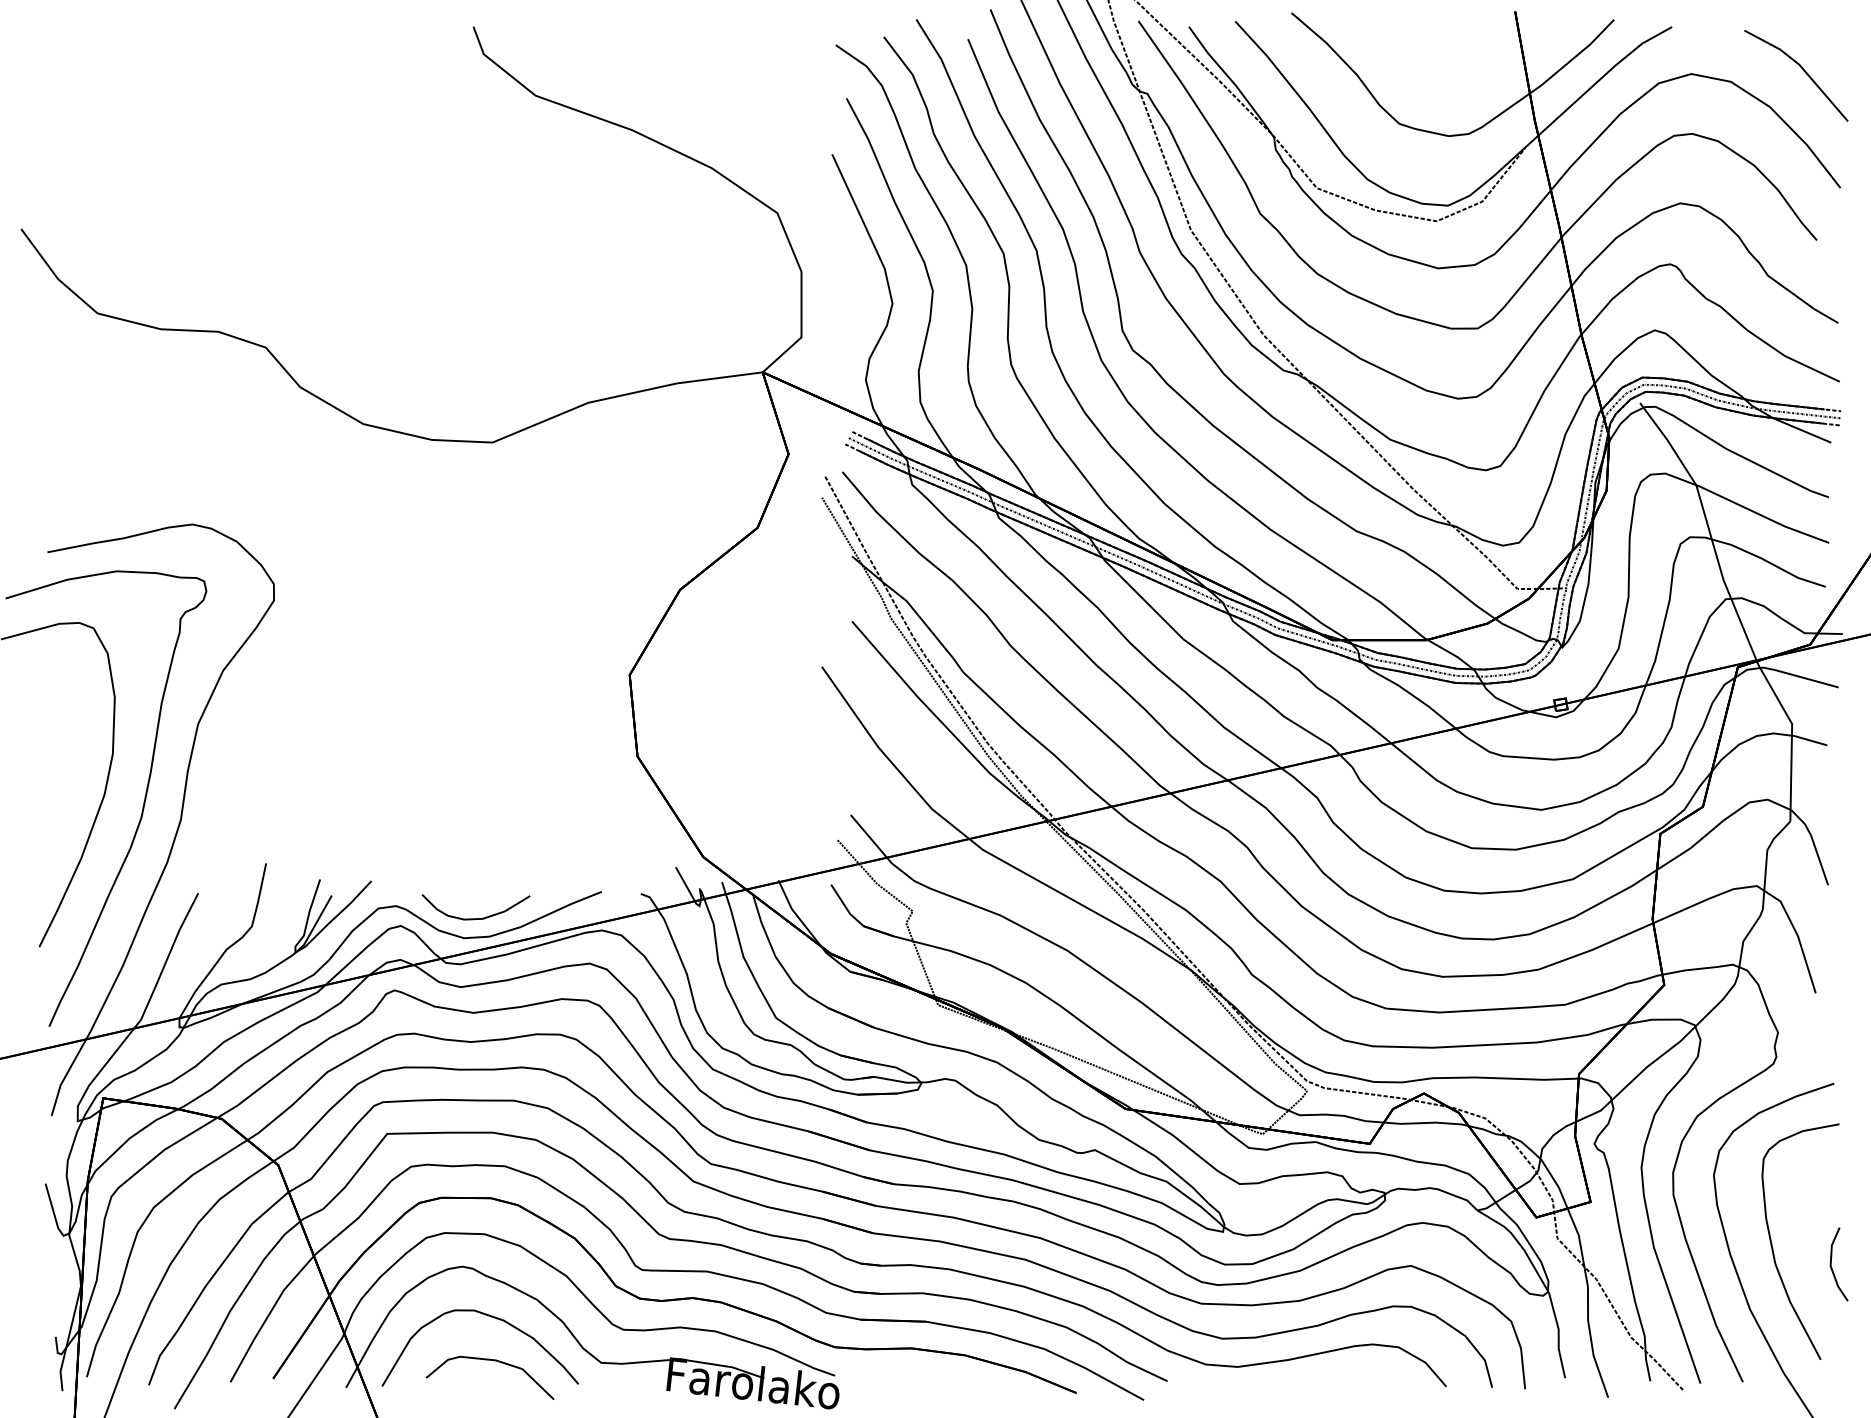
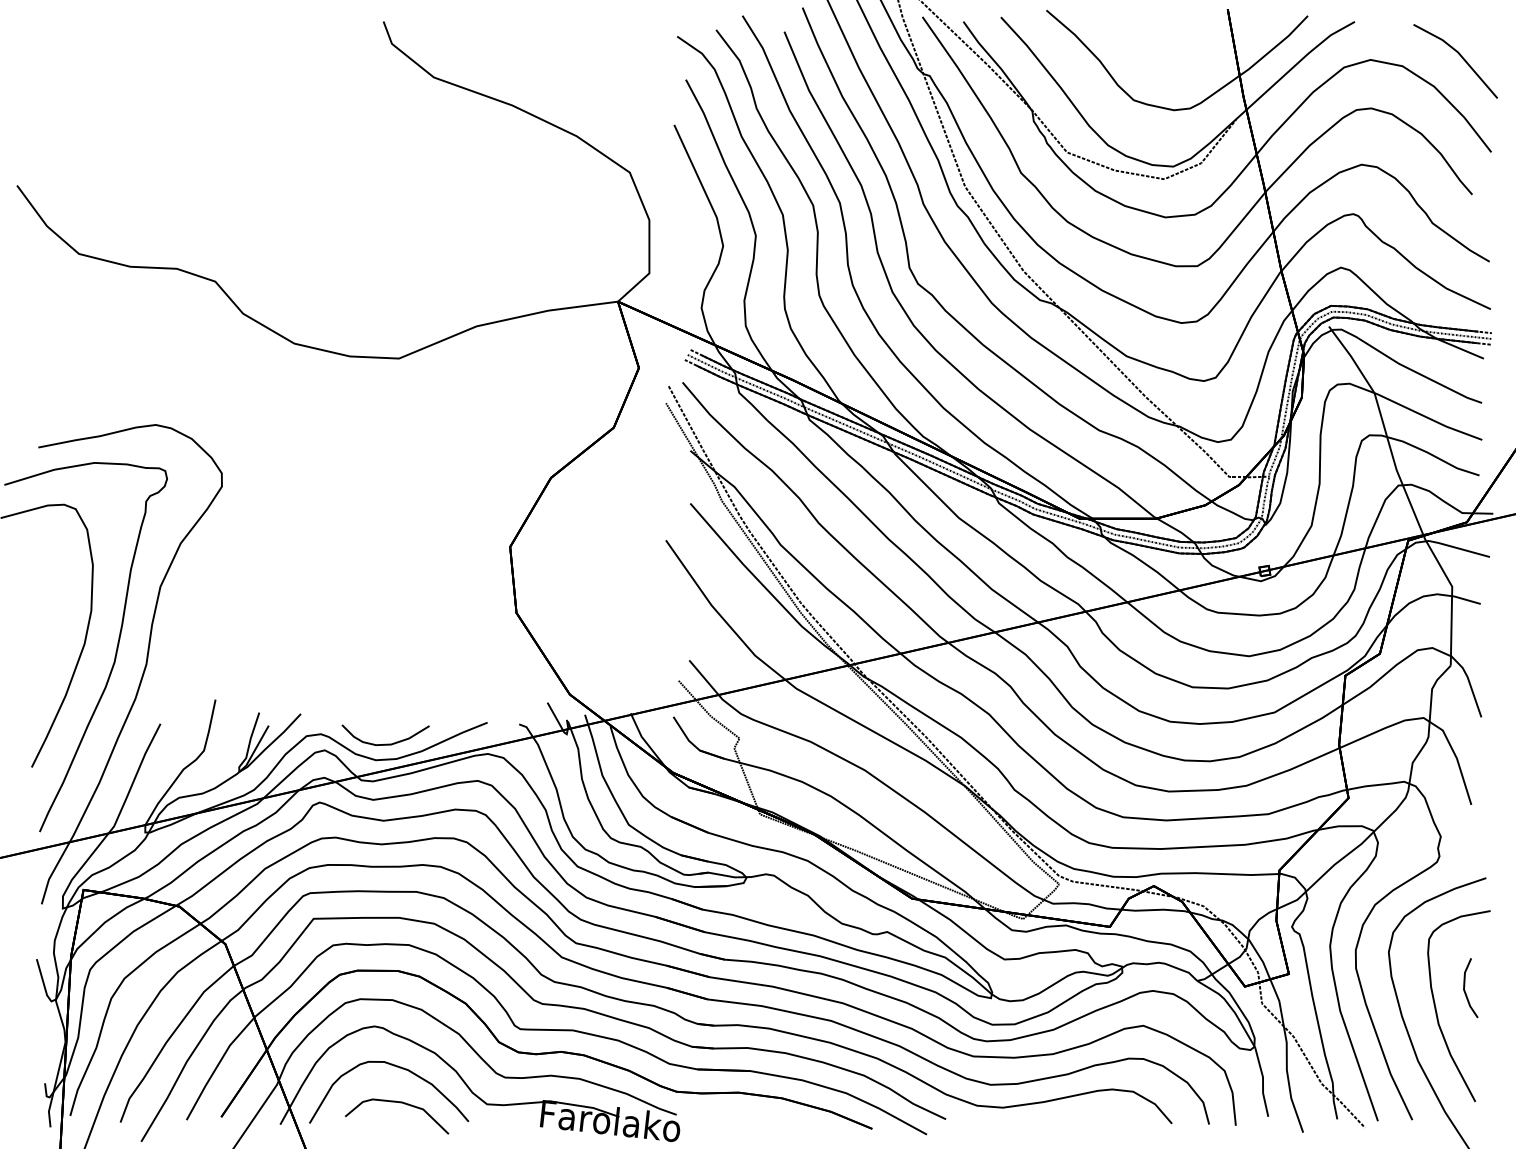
line: (1832, 1267) -> (1465, 990), moved

